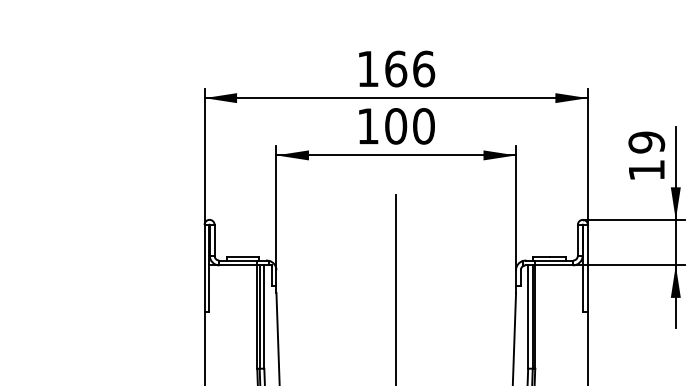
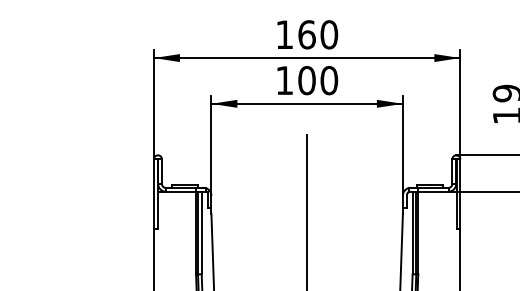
text: (424, 68) -> (329, 34), 166 -> 160

